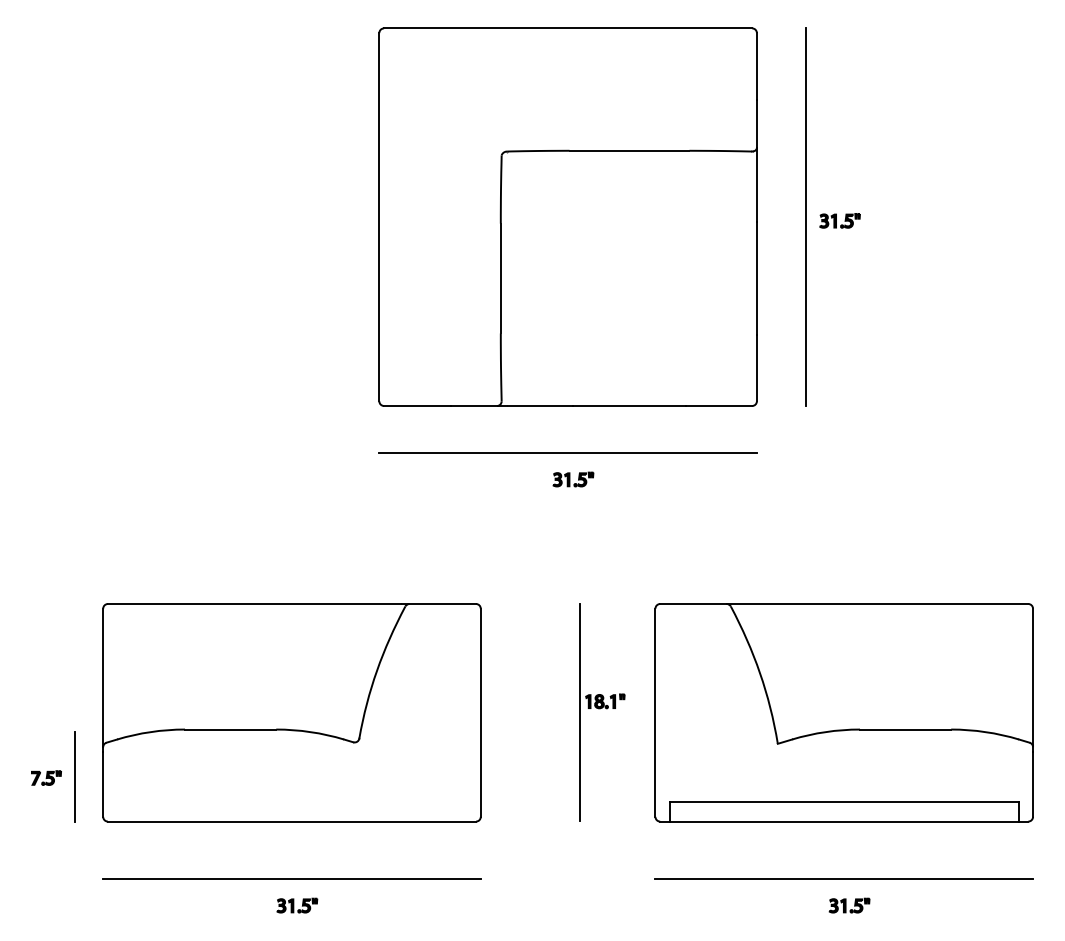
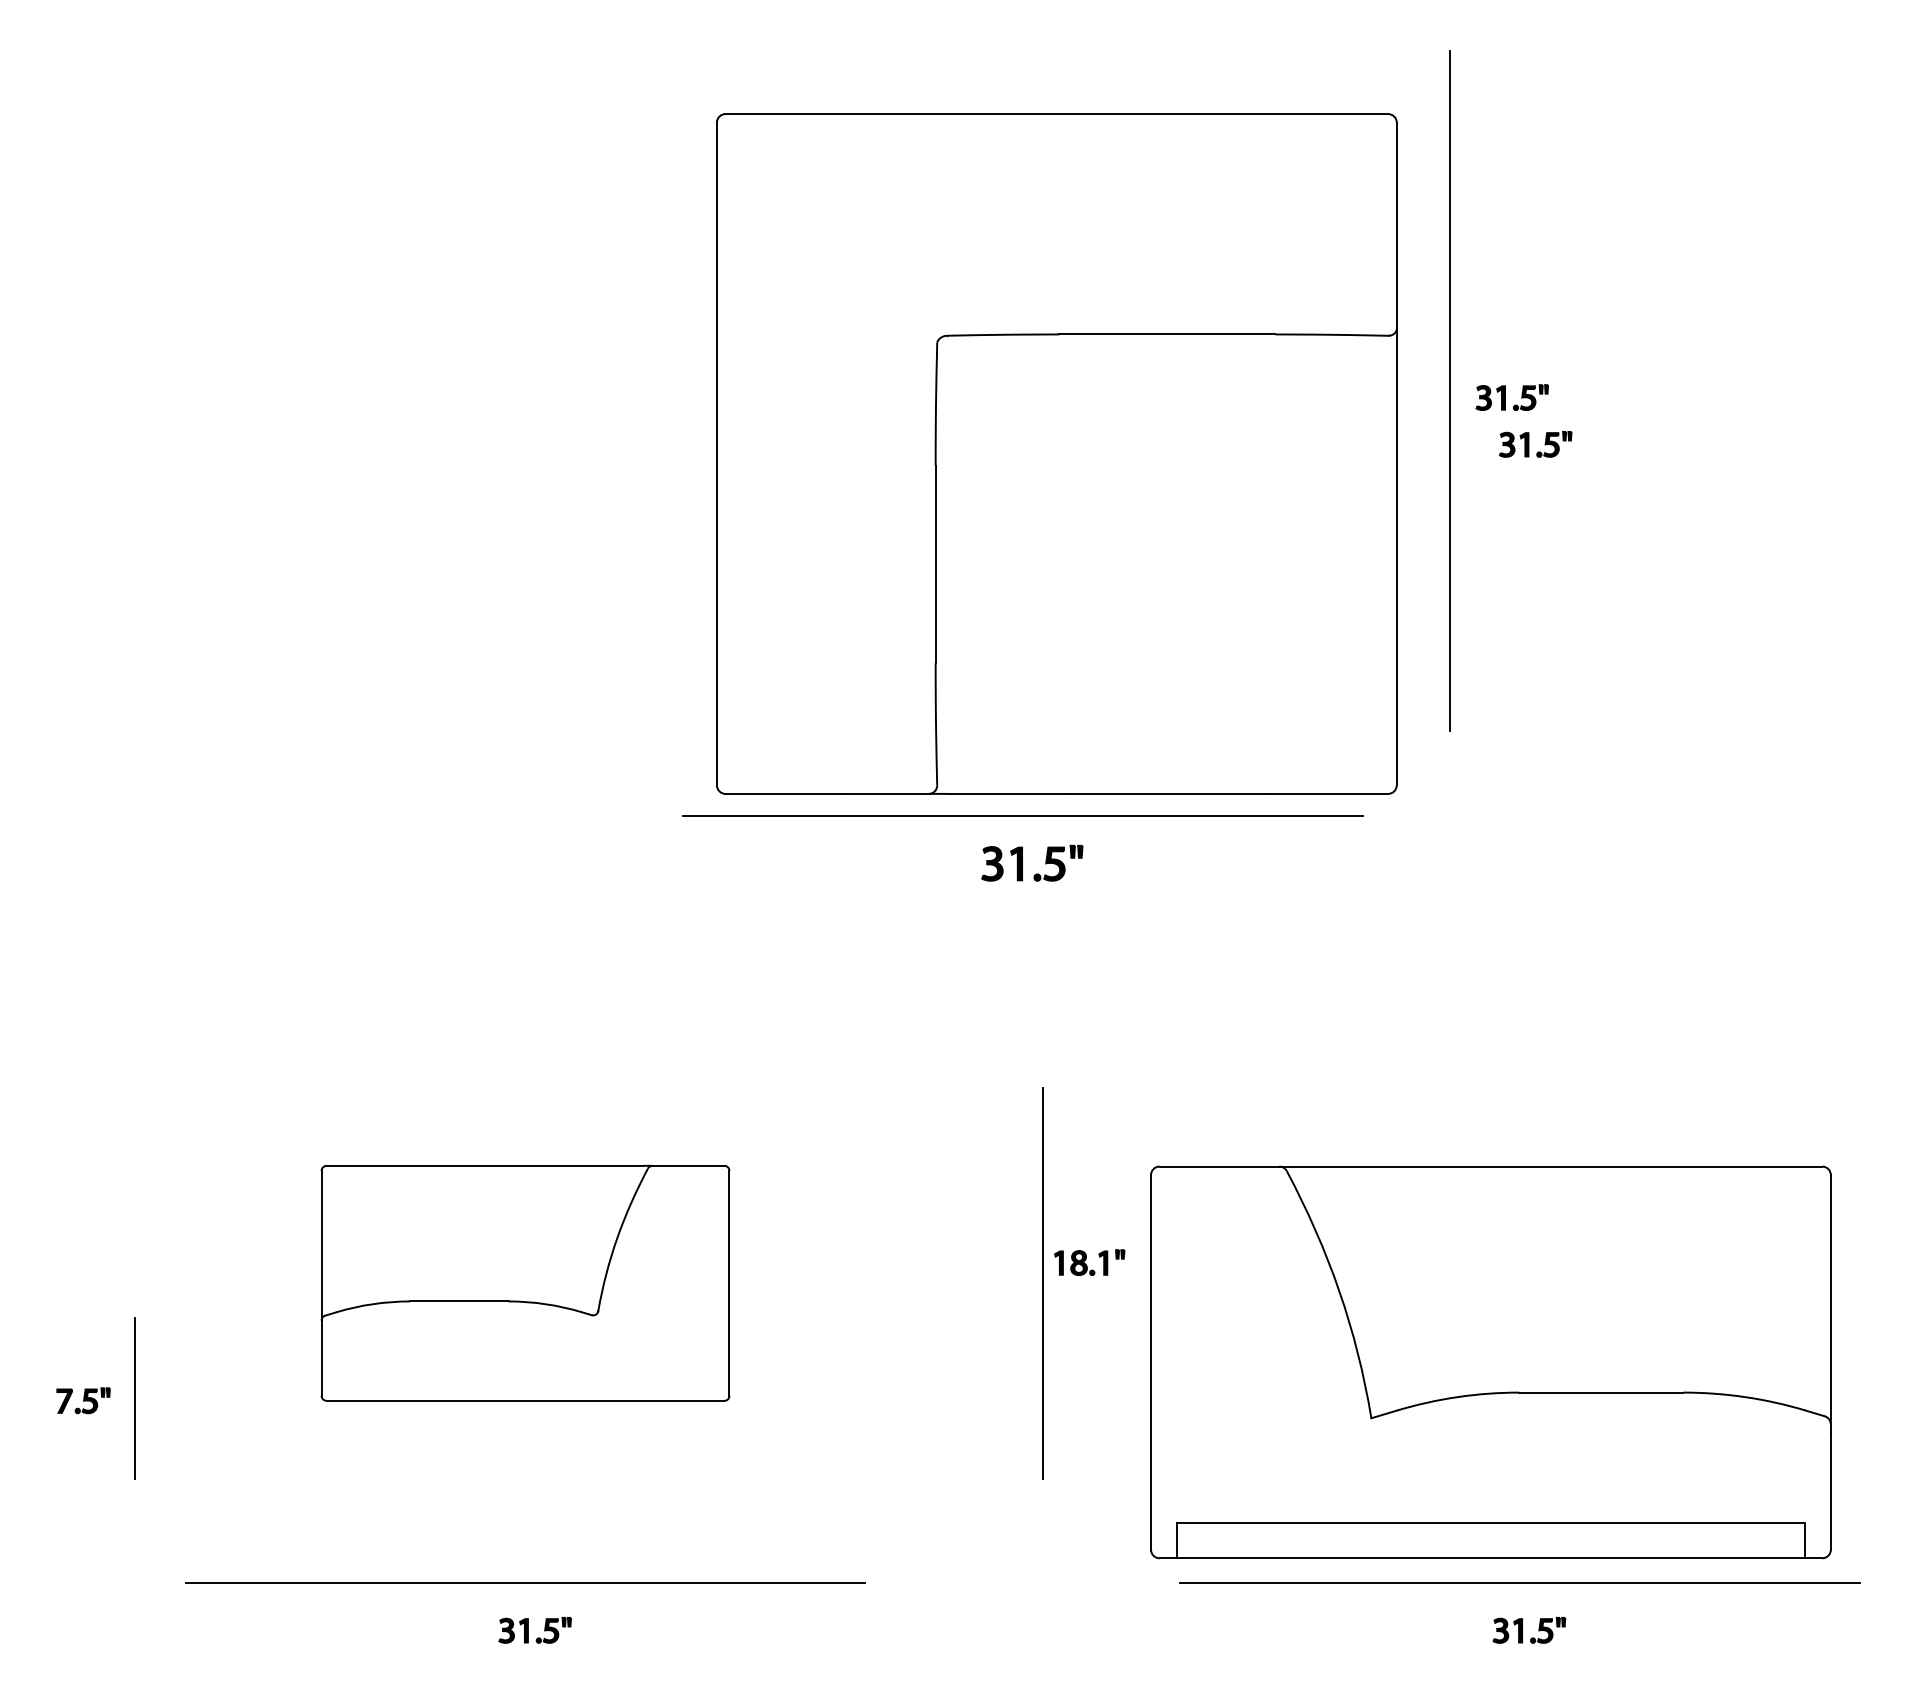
part: (567, 216) -> (1055, 452), moved
part: (852, 246) -> (1534, 443), added
part: (573, 479) -> (1032, 863), size x1.4
part: (291, 712) -> (524, 1282), size x0.6
part: (843, 712) -> (1489, 1361), moved

